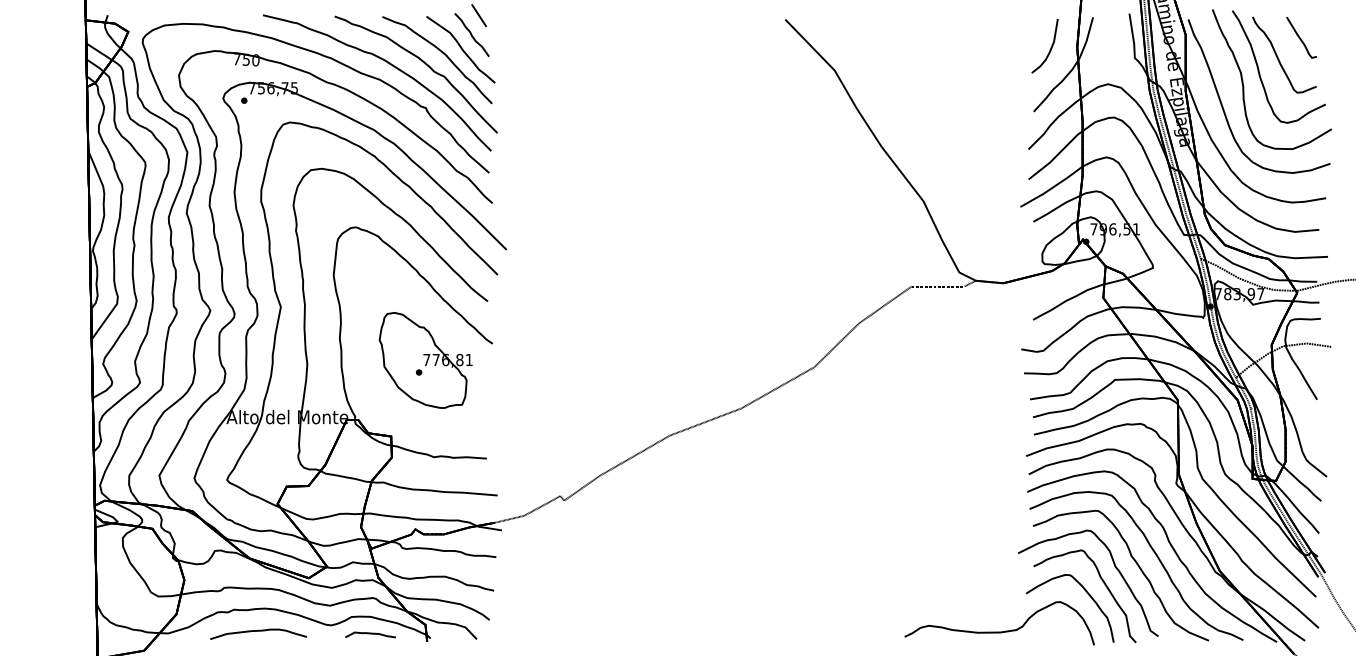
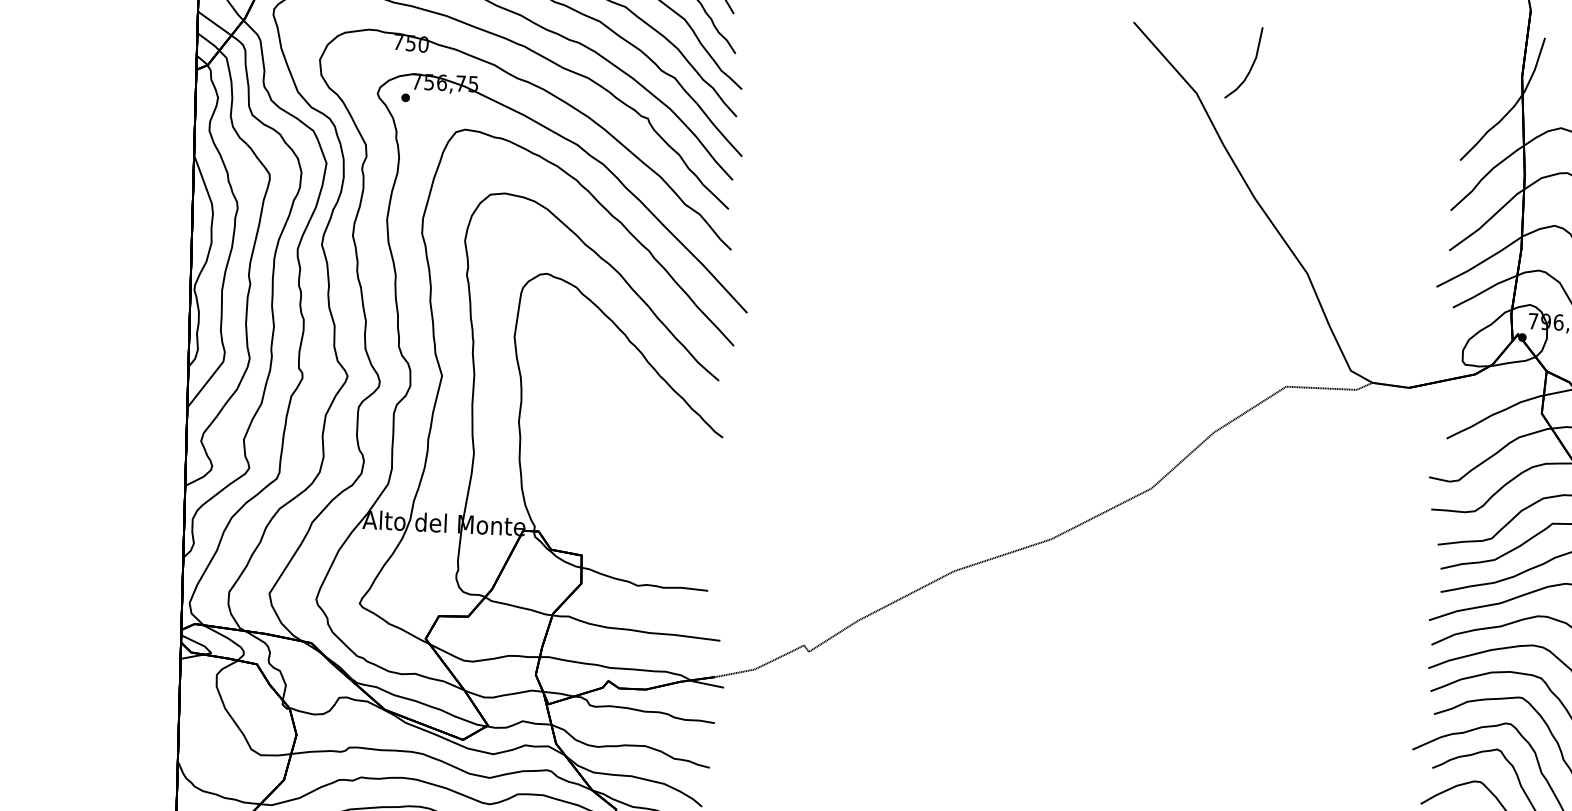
curve: (1050, 47) -> (1251, 64), moved
part: (425, 360) -> (632, 456), removed

